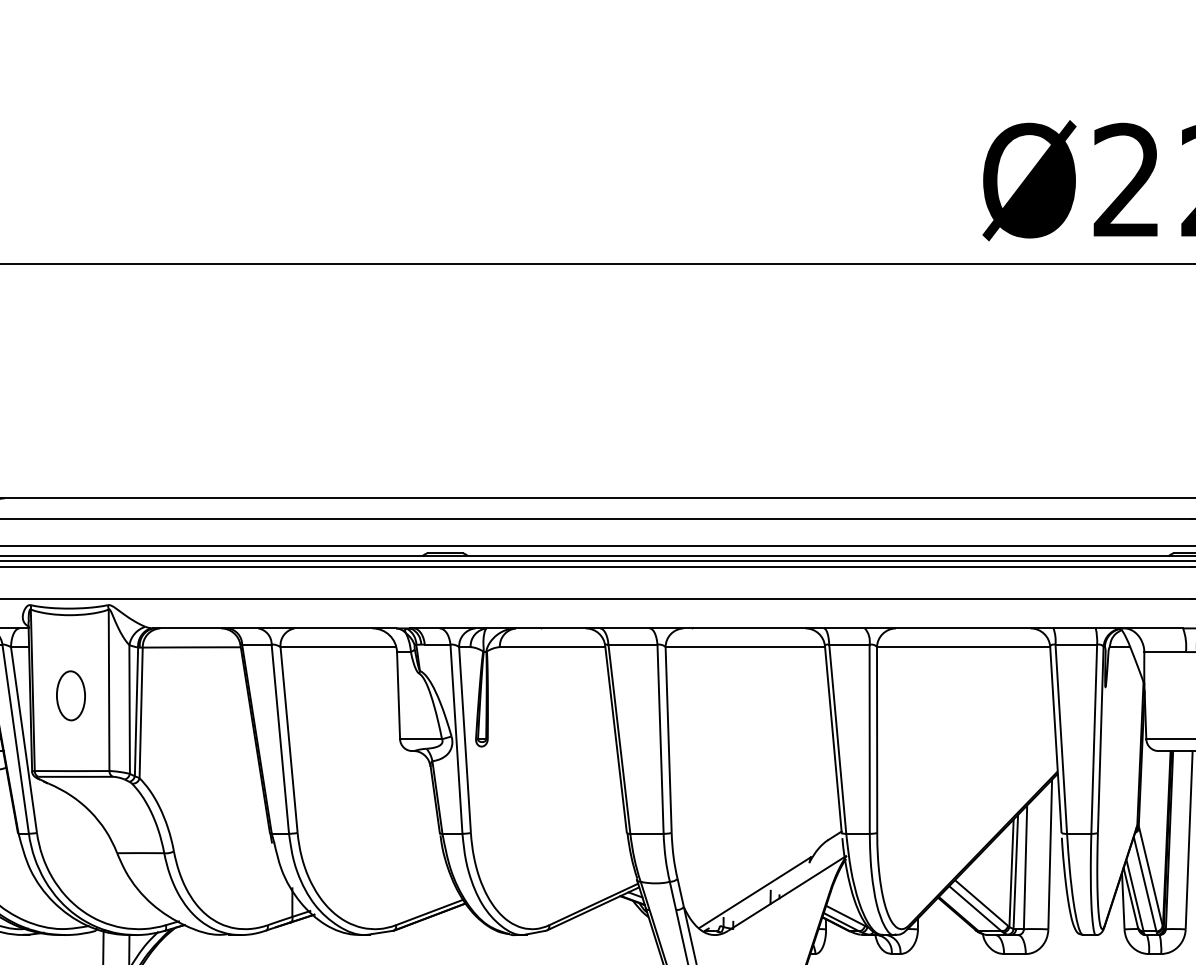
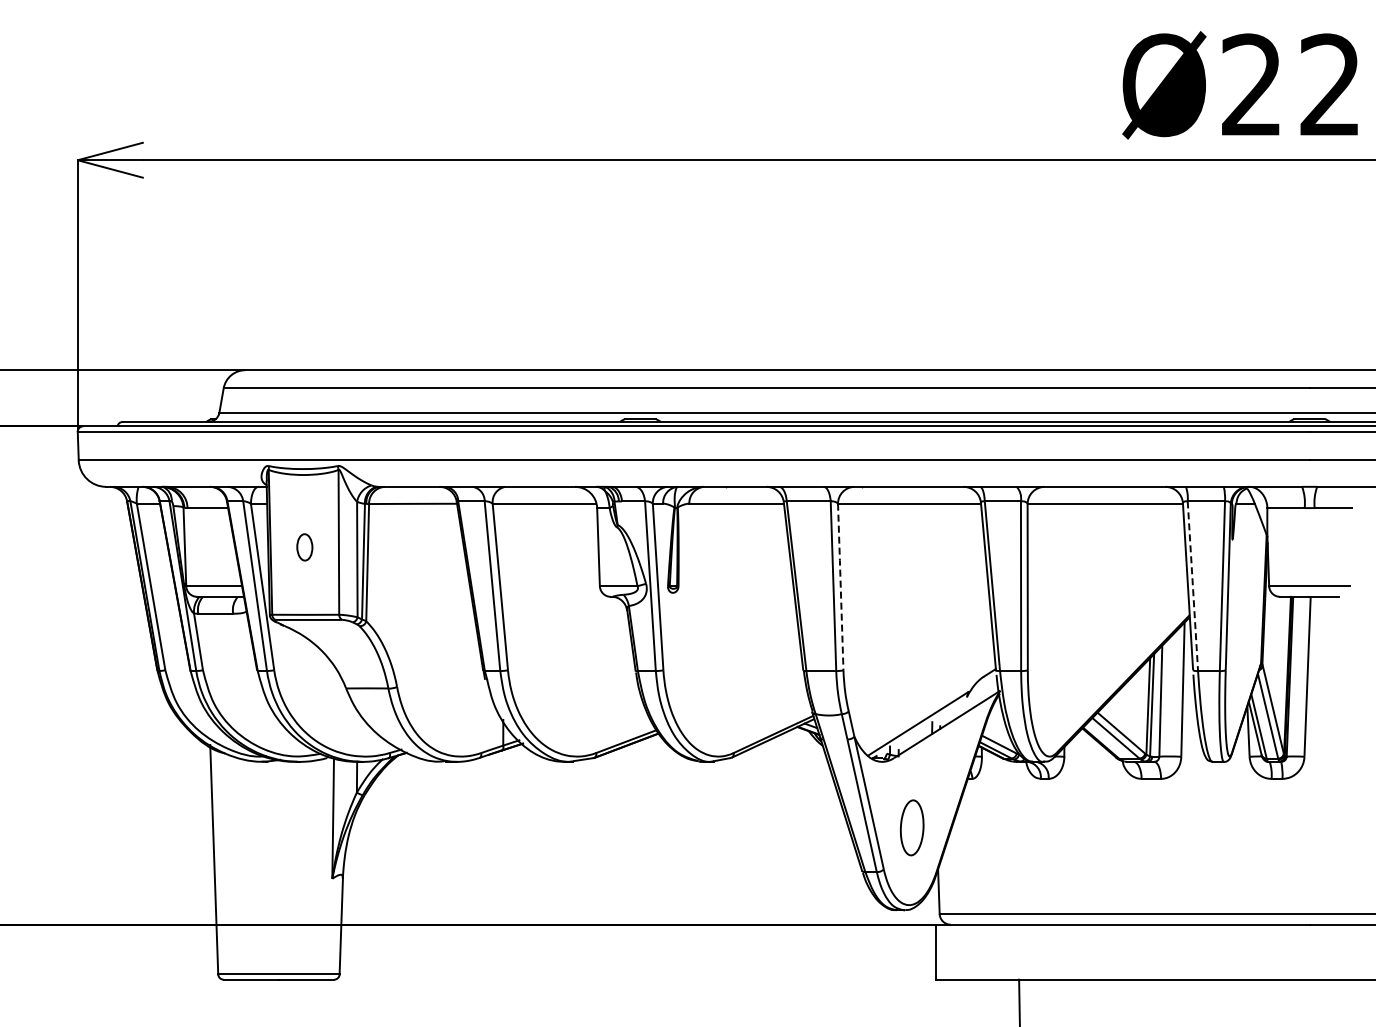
part: (70, 696) -> (304, 547), size x0.6
line: (1060, 738) -> (1192, 585), solid -> dashed
line: (668, 739) -> (840, 586), solid -> dashed

